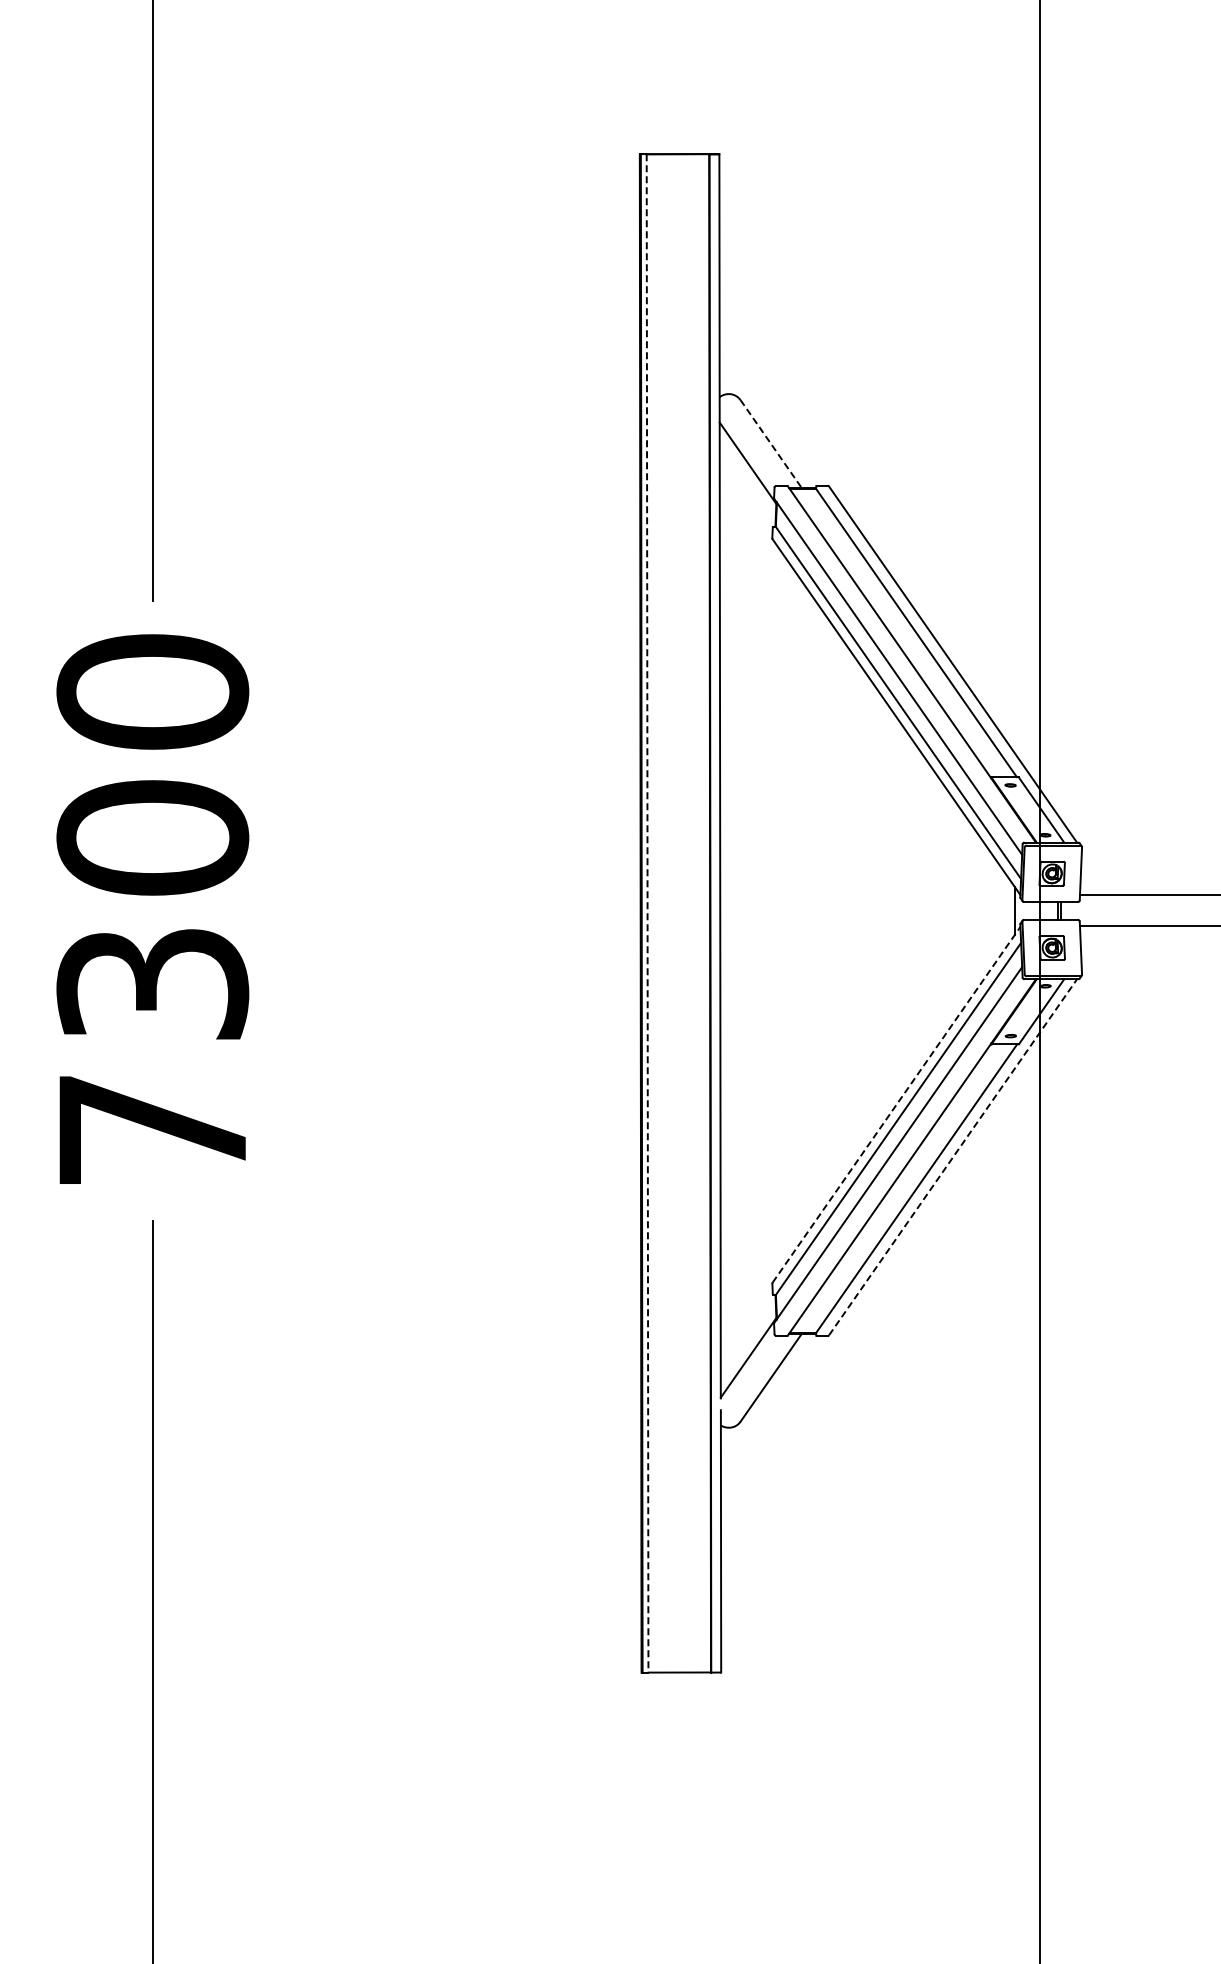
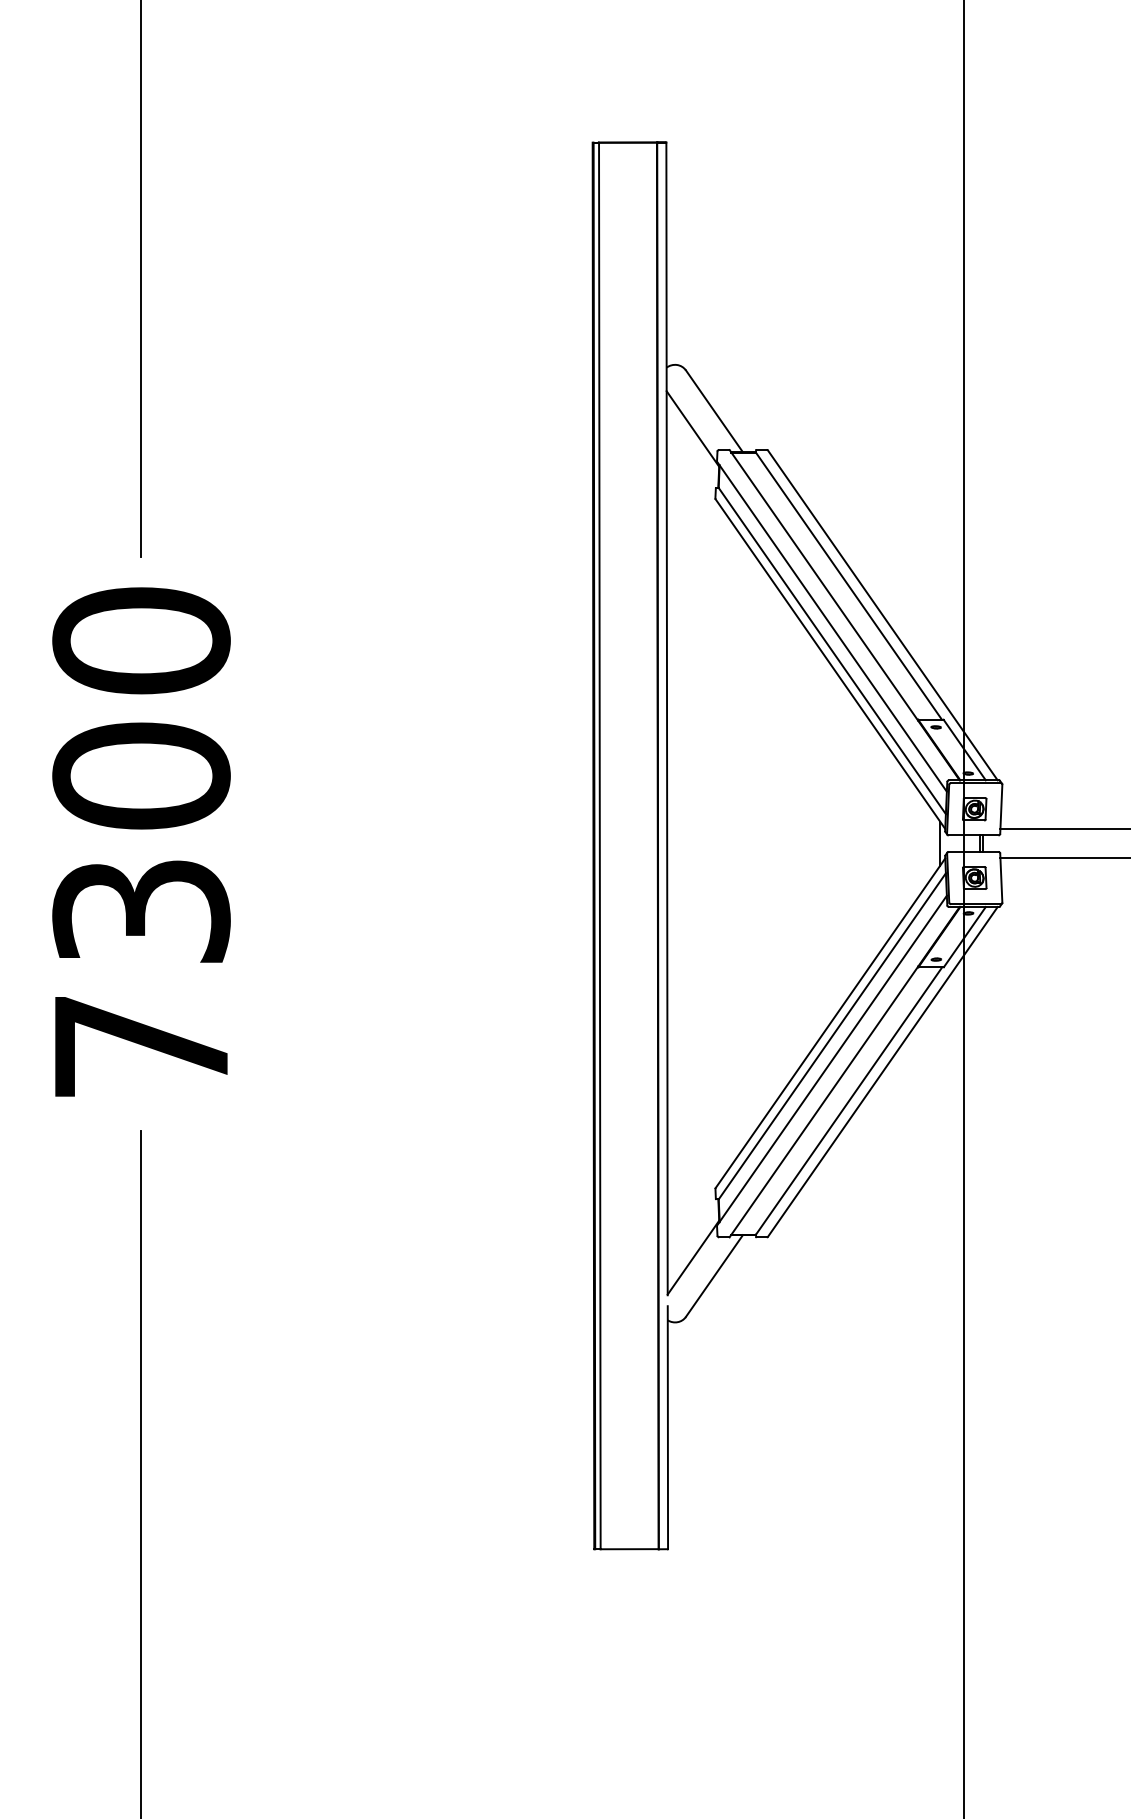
line: (771, 444) -> (714, 411), dashed -> solid
line: (647, 913) -> (599, 846), dashed -> solid
line: (896, 1104) -> (830, 1022), dashed -> solid
line: (953, 1157) -> (883, 1072), dashed -> solid

